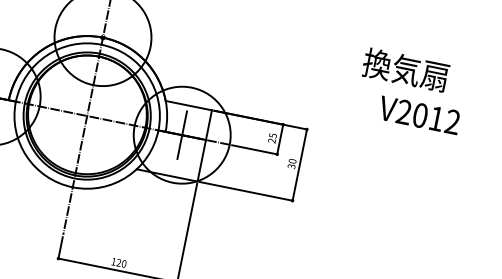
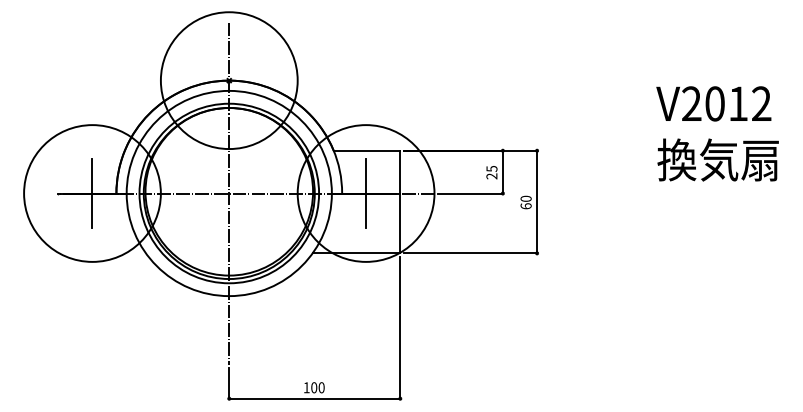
text: (405, 69) -> (717, 159), moved
text: (419, 115) -> (713, 103), moved
text: (291, 166) -> (525, 206), 30 -> 60
text: (119, 262) -> (314, 387), 120 -> 100

